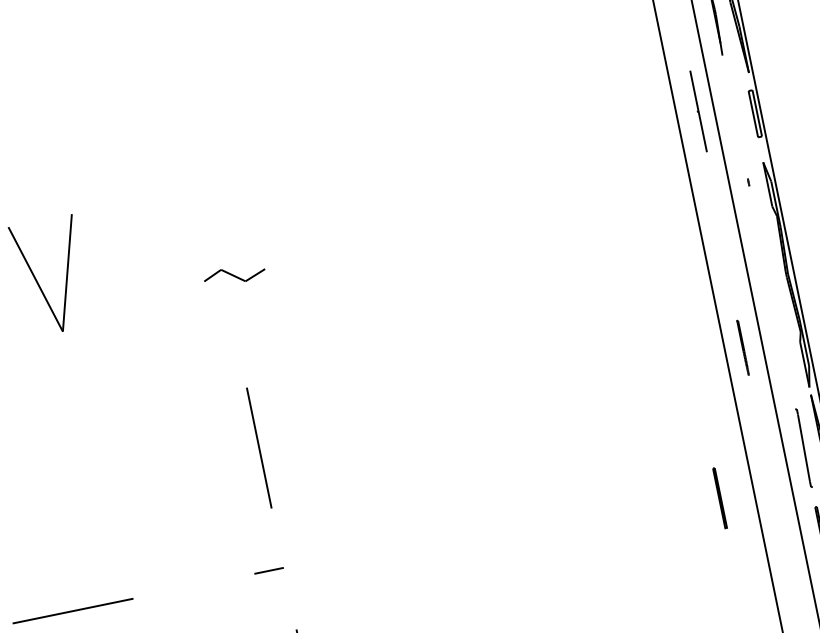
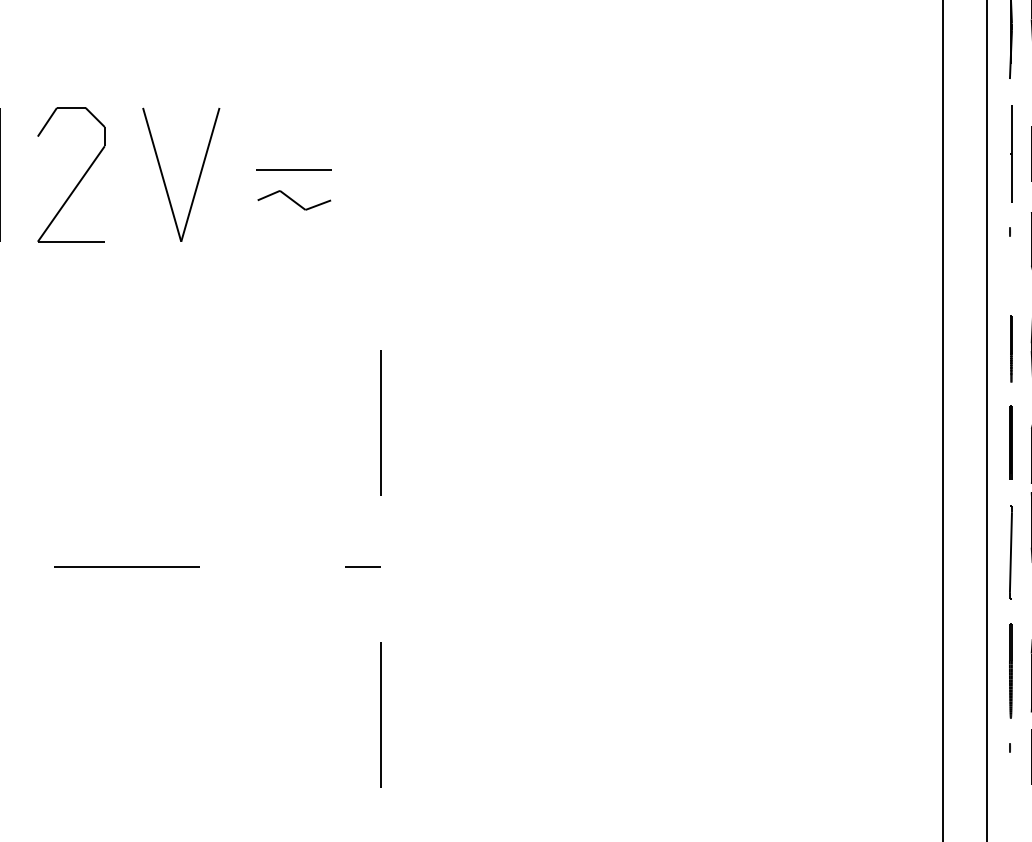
line: (698, 111) -> (1011, 153), moved
line: (143, 253) -> (293, 170), added
part: (234, 275) -> (294, 200), moved
line: (743, 347) -> (1011, 348), moved
line: (719, 498) -> (1010, 442), moved

